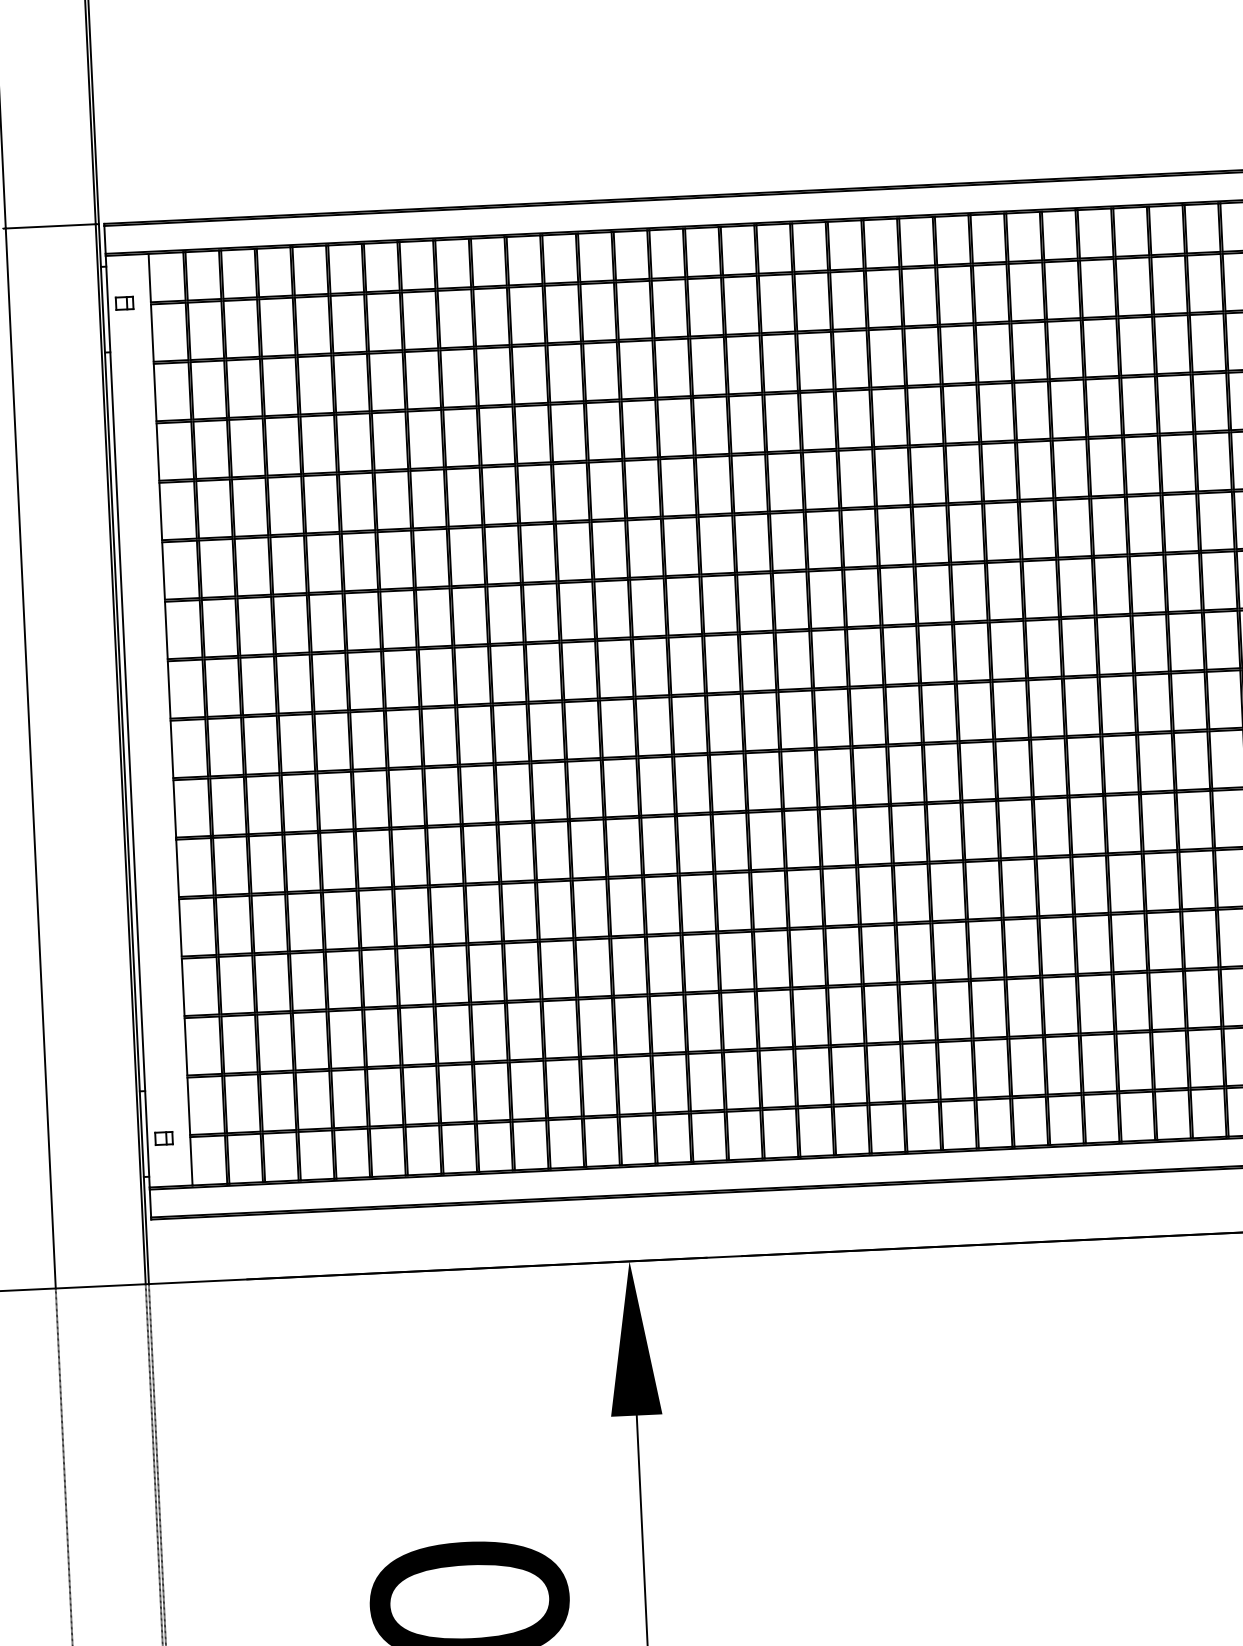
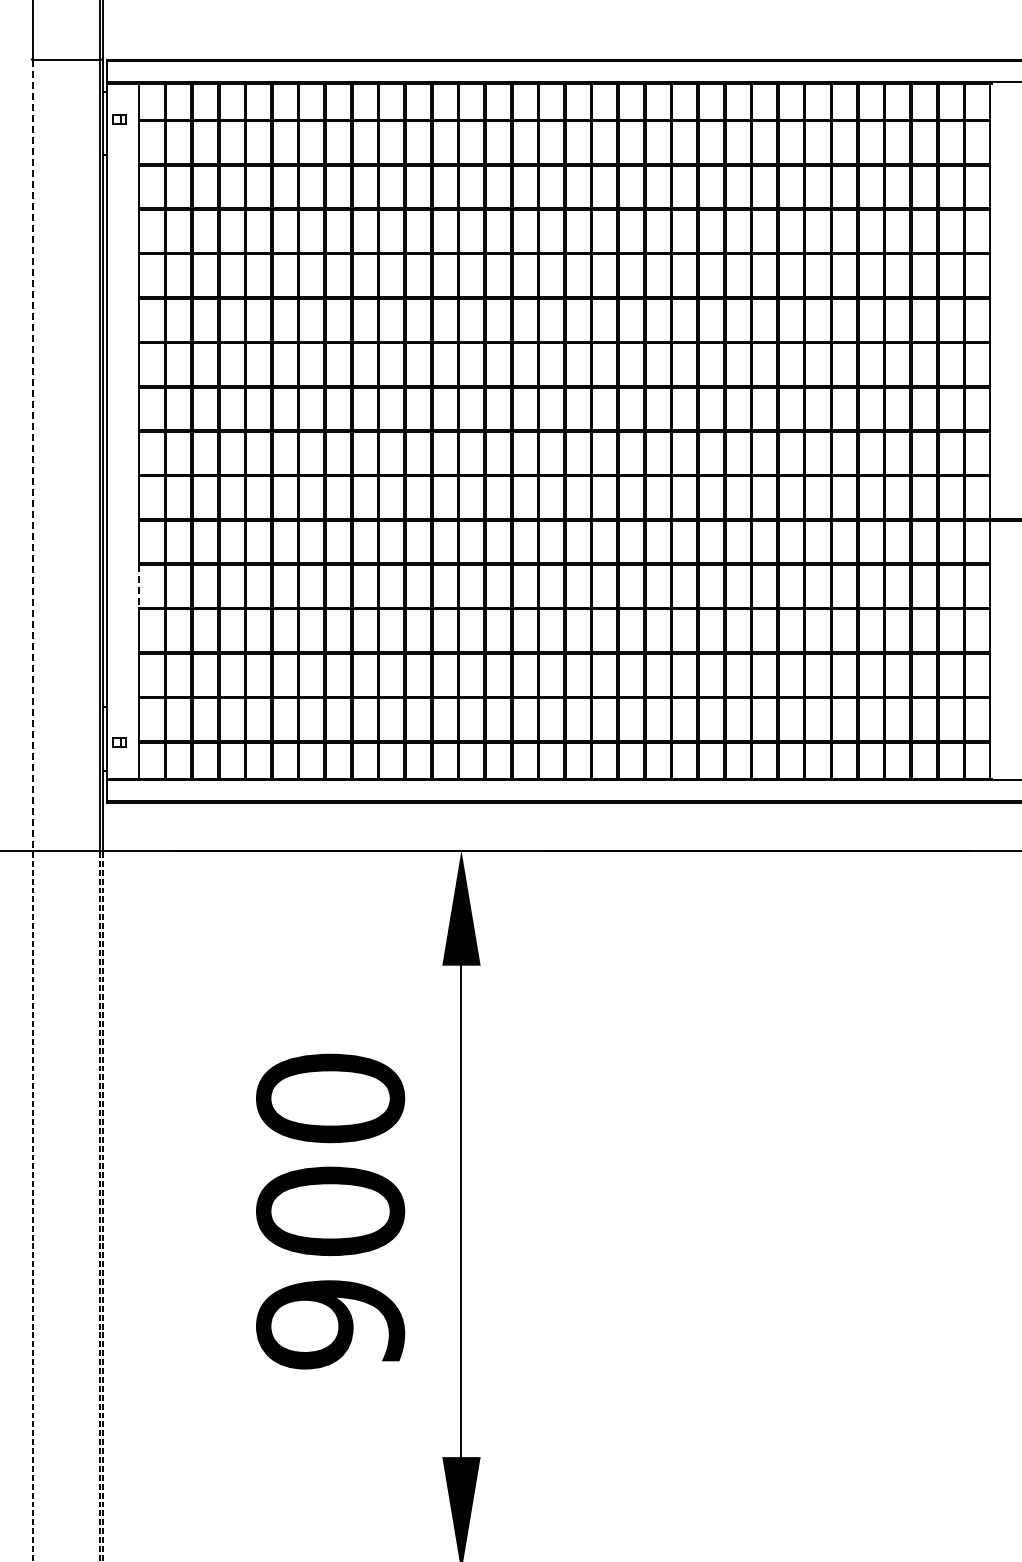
line: (31, 759) -> (33, 455), solid -> dashed
line: (180, 927) -> (138, 586), solid -> dashed

